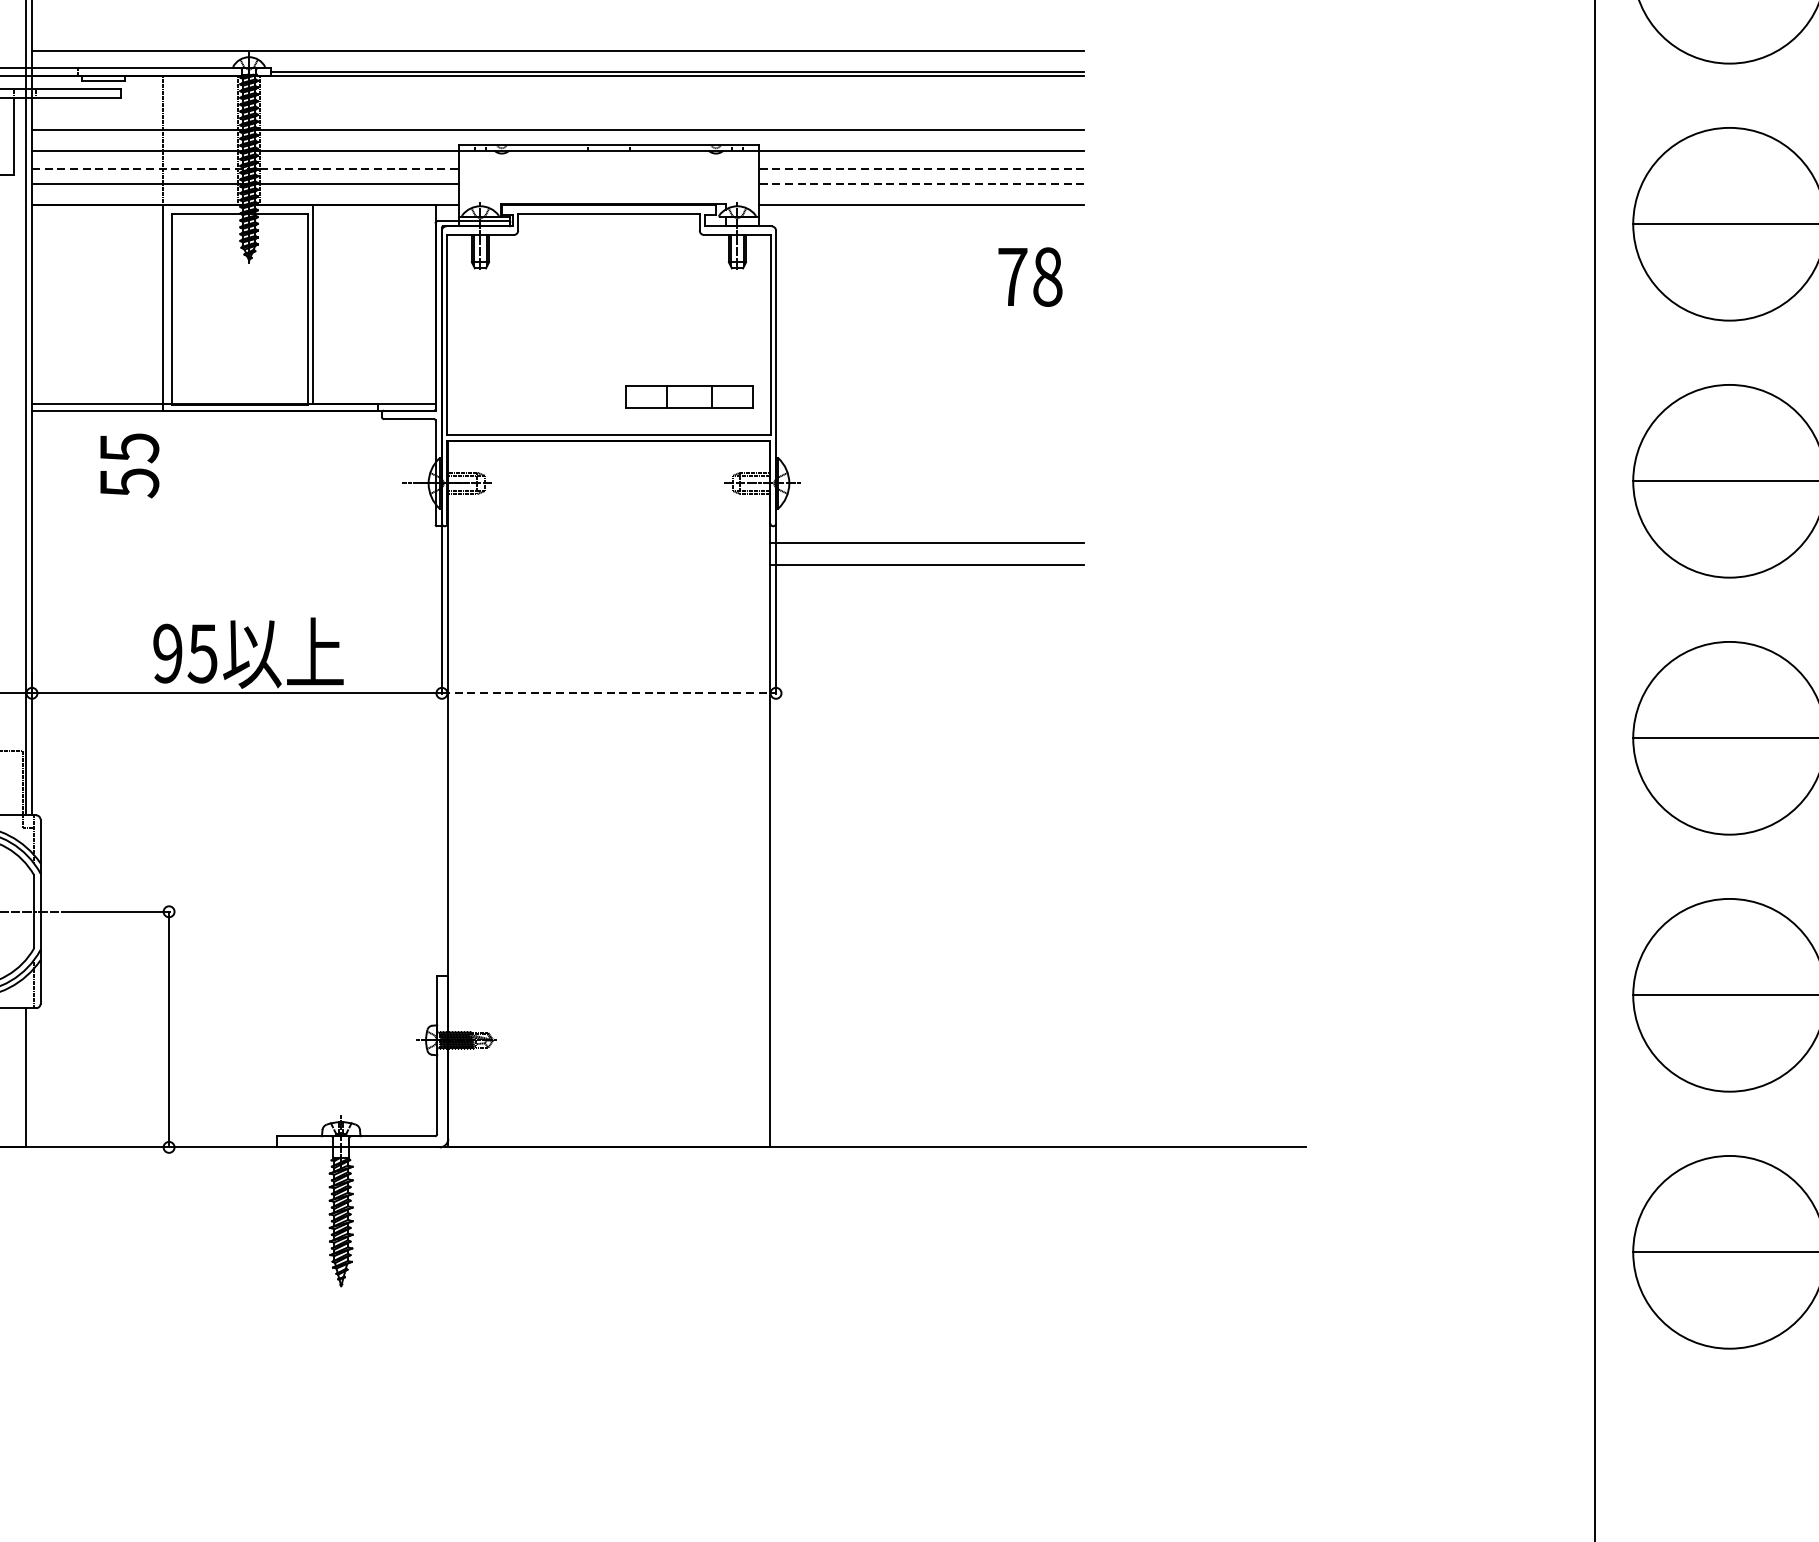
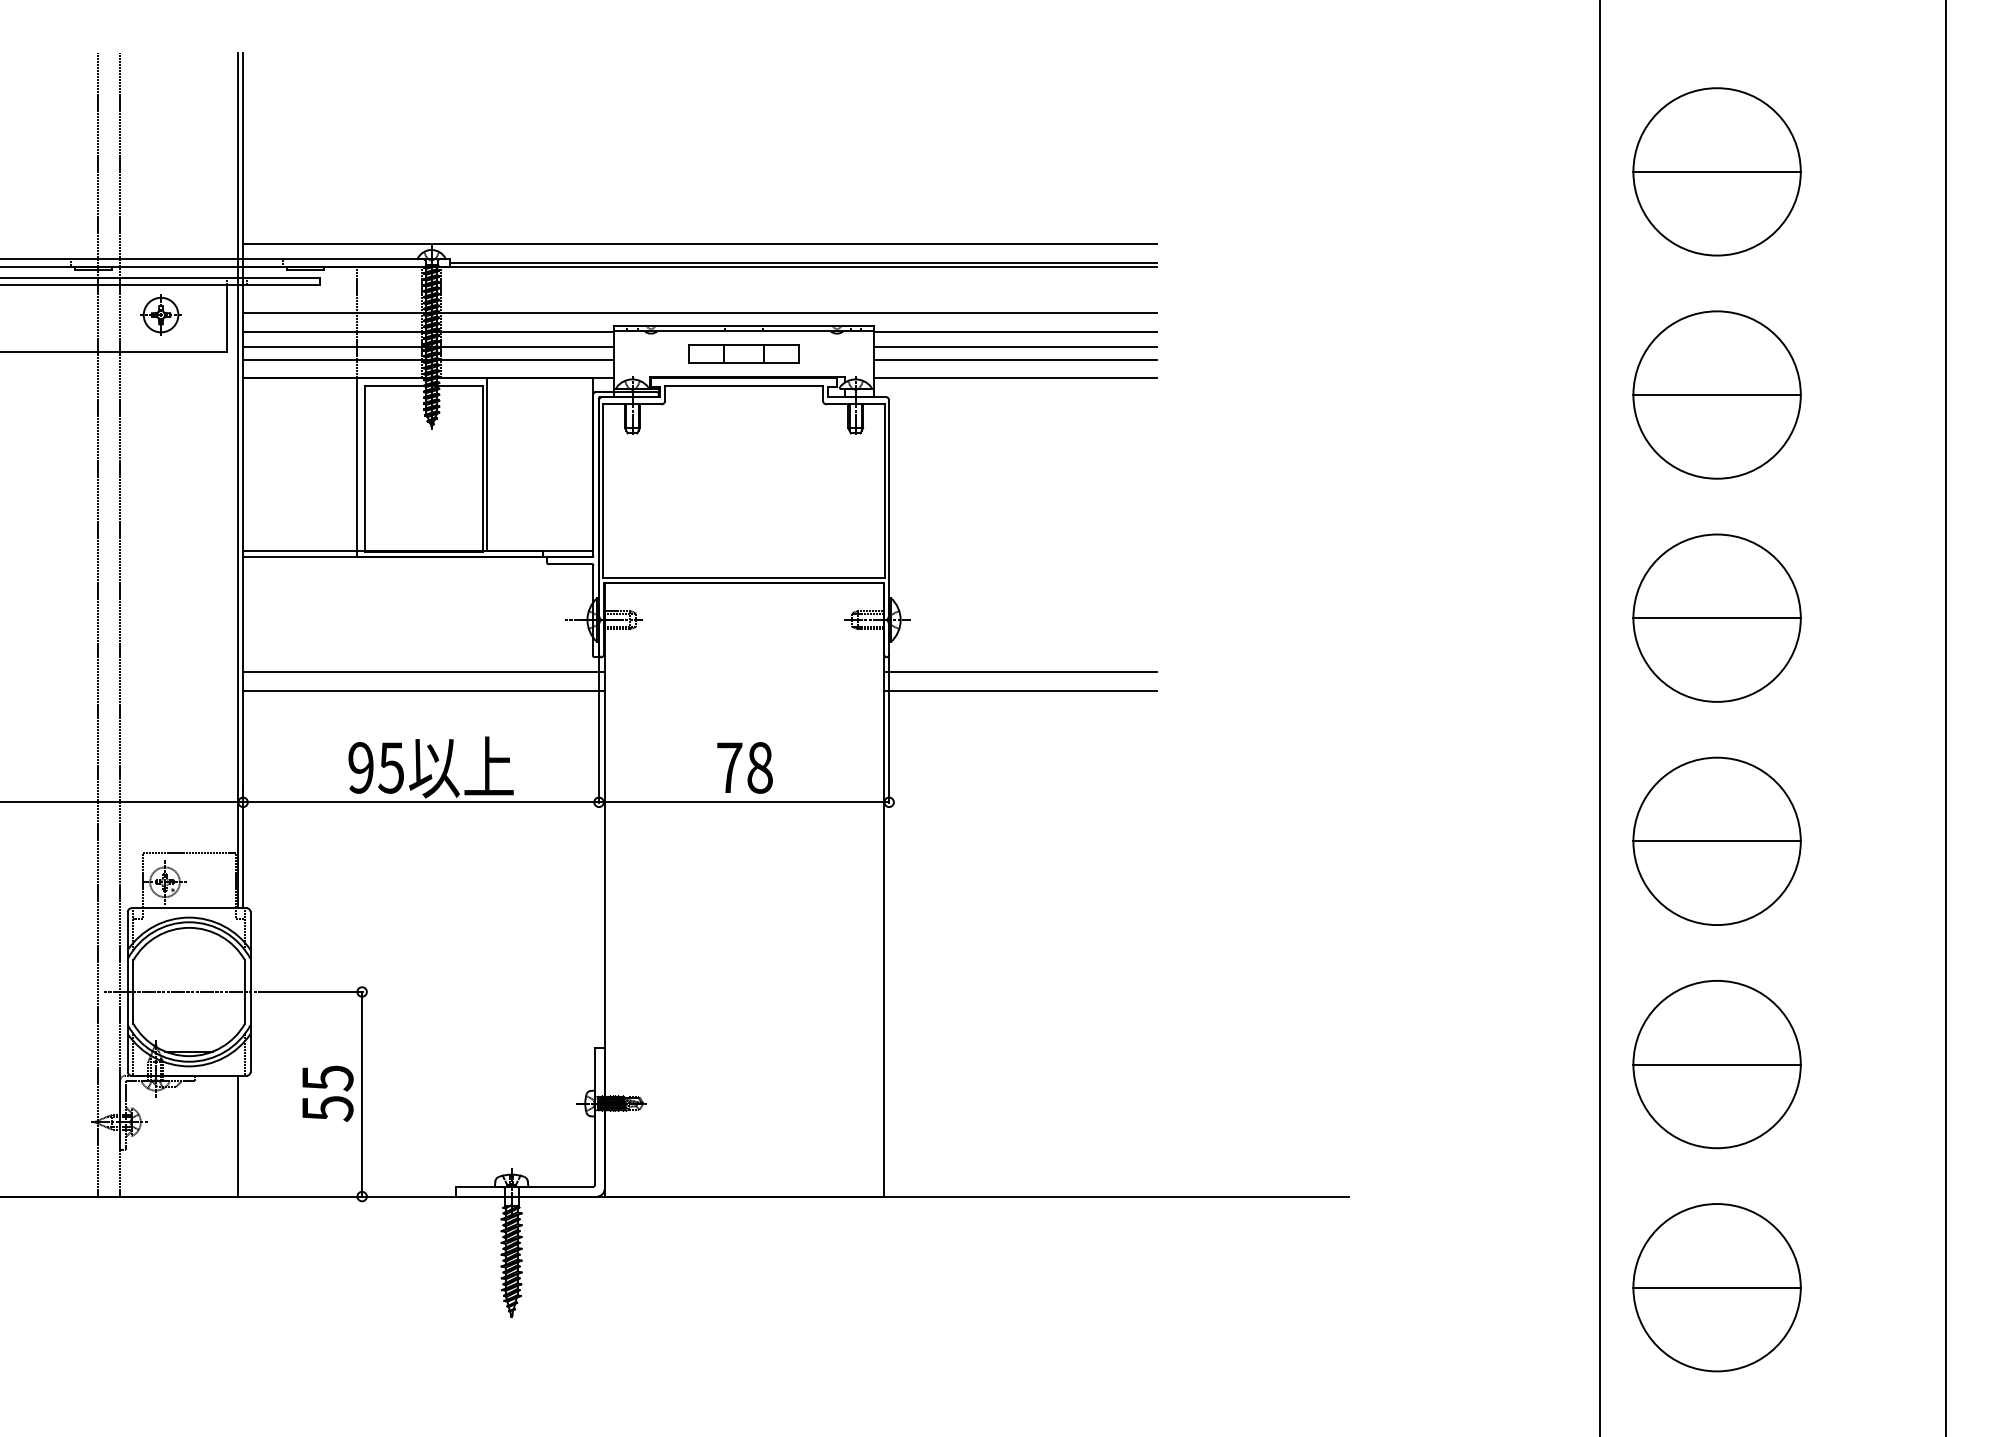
line: (246, 168) -> (429, 346), dashed -> solid
line: (921, 168) -> (1015, 346), dashed -> solid
line: (921, 183) -> (1015, 359), dashed -> solid
text: (1029, 276) -> (744, 767), moved
part: (688, 396) -> (743, 353), moved
text: (129, 465) -> (327, 1093), moved
line: (239, 543) -> (423, 672), added
line: (239, 564) -> (423, 690), added
line: (609, 693) -> (744, 802), dashed -> solid

